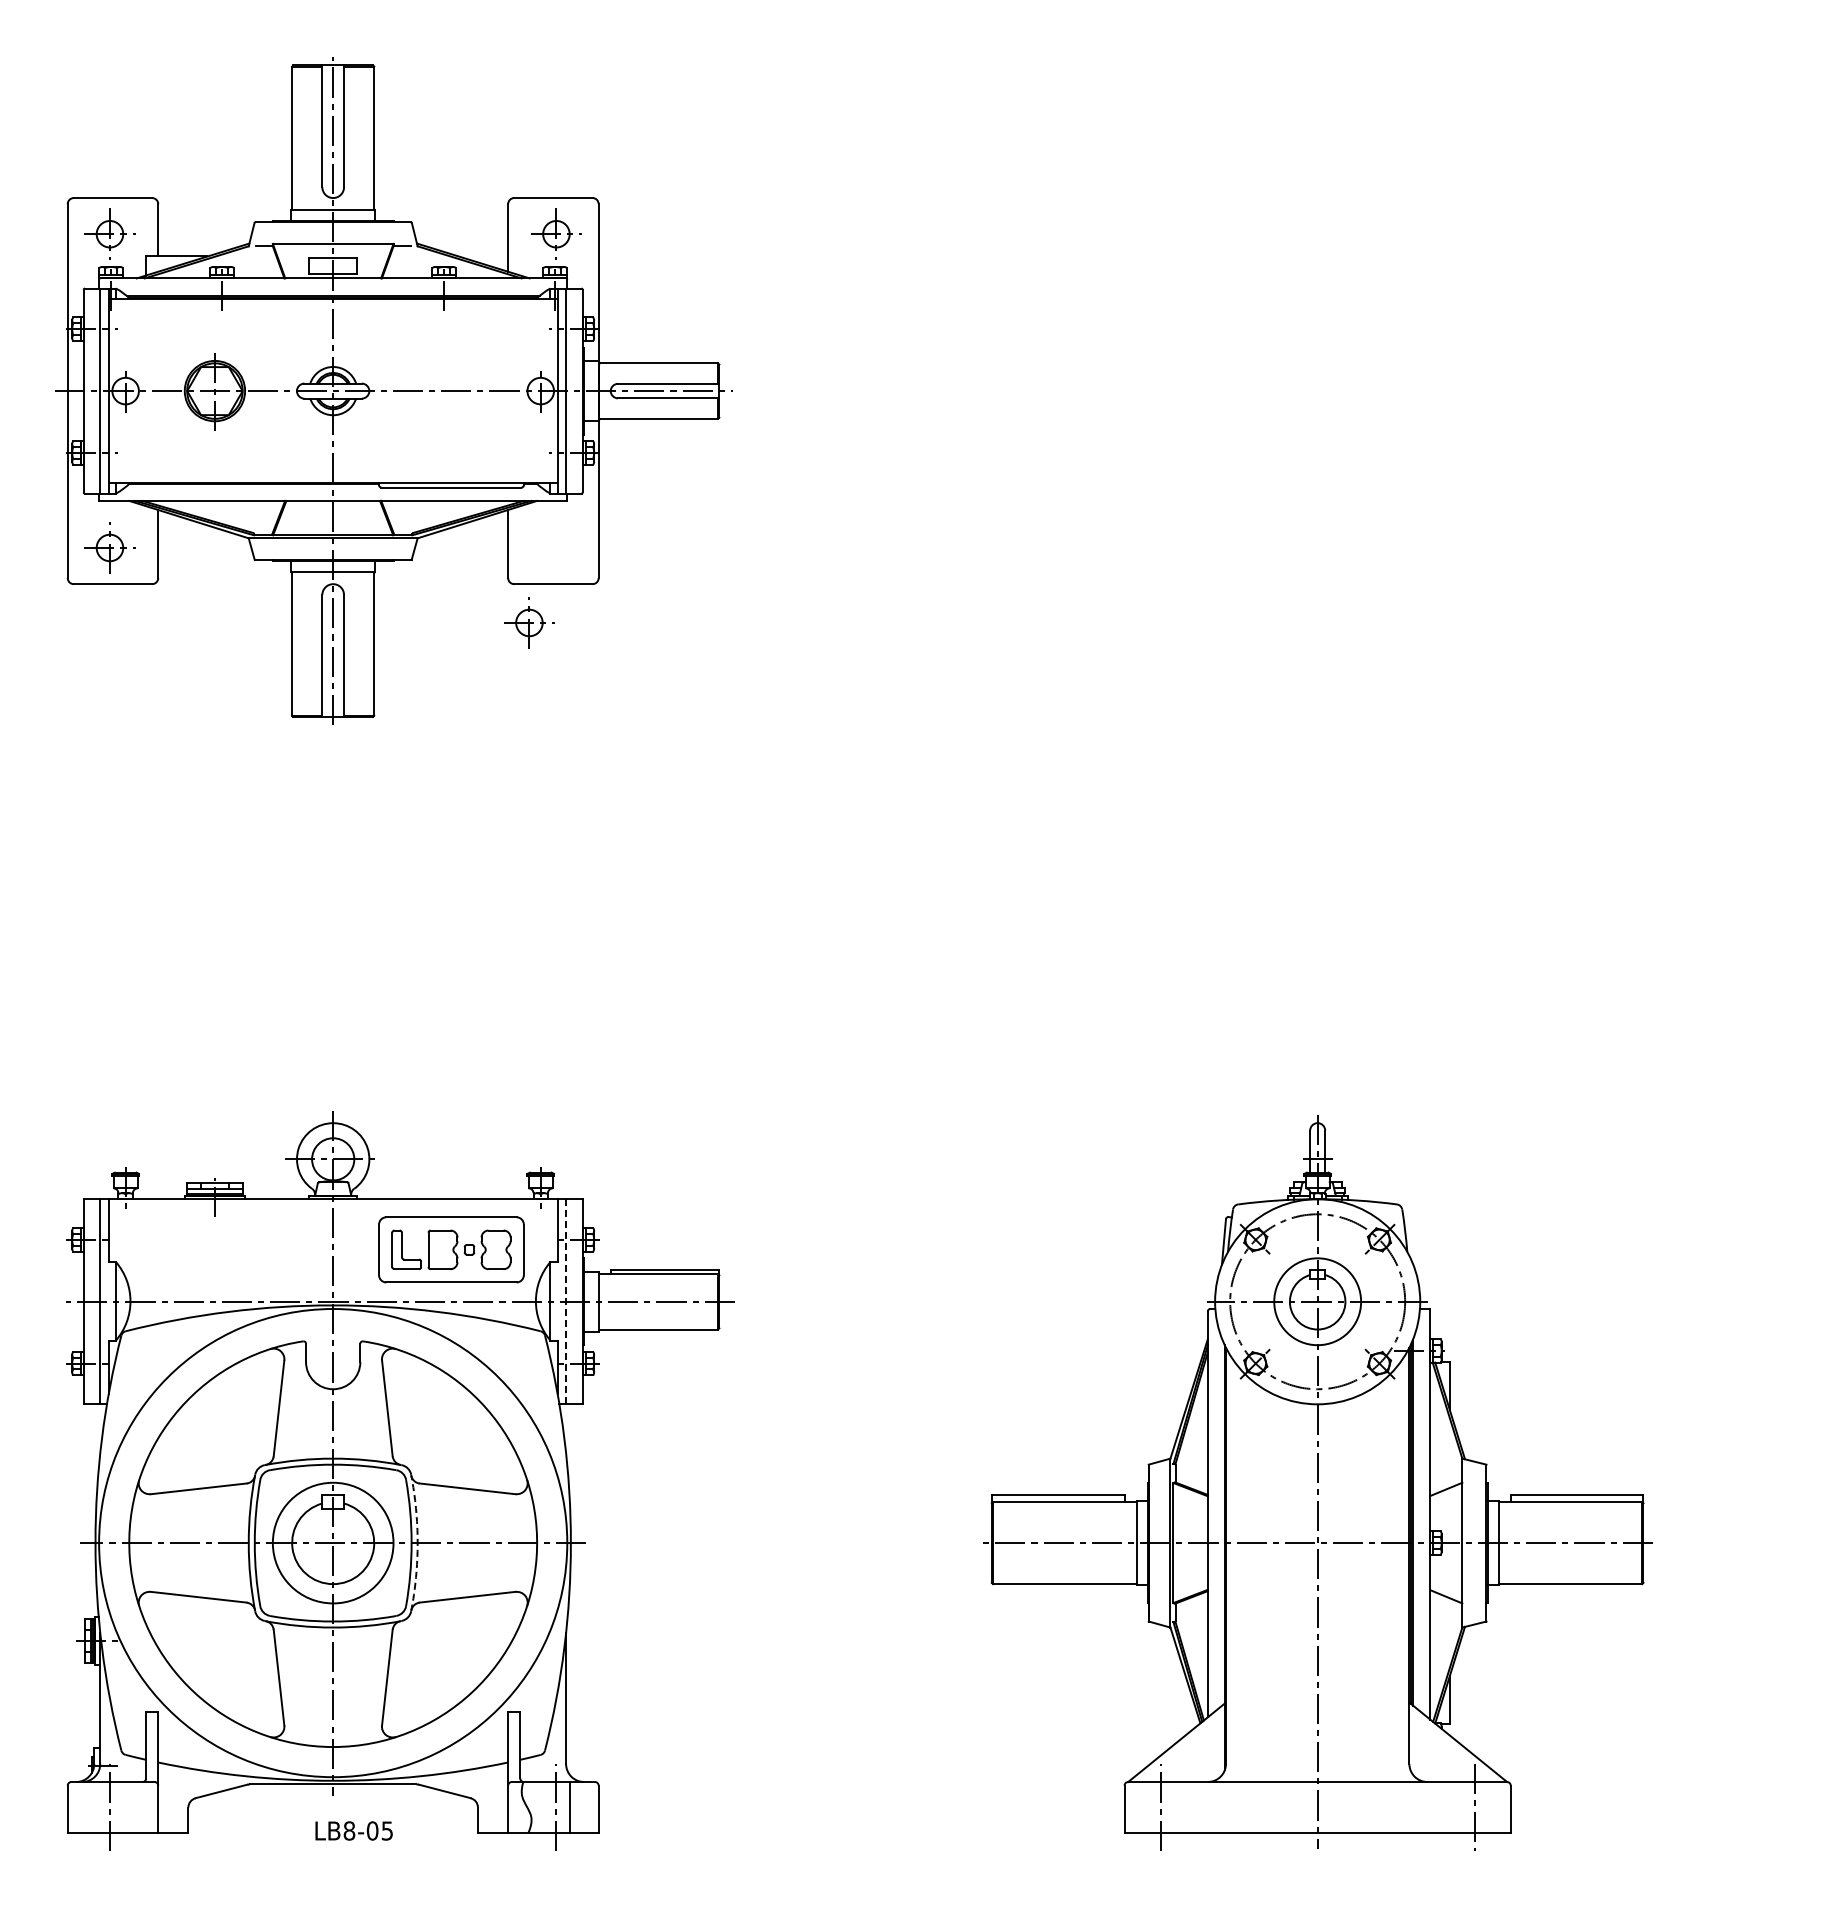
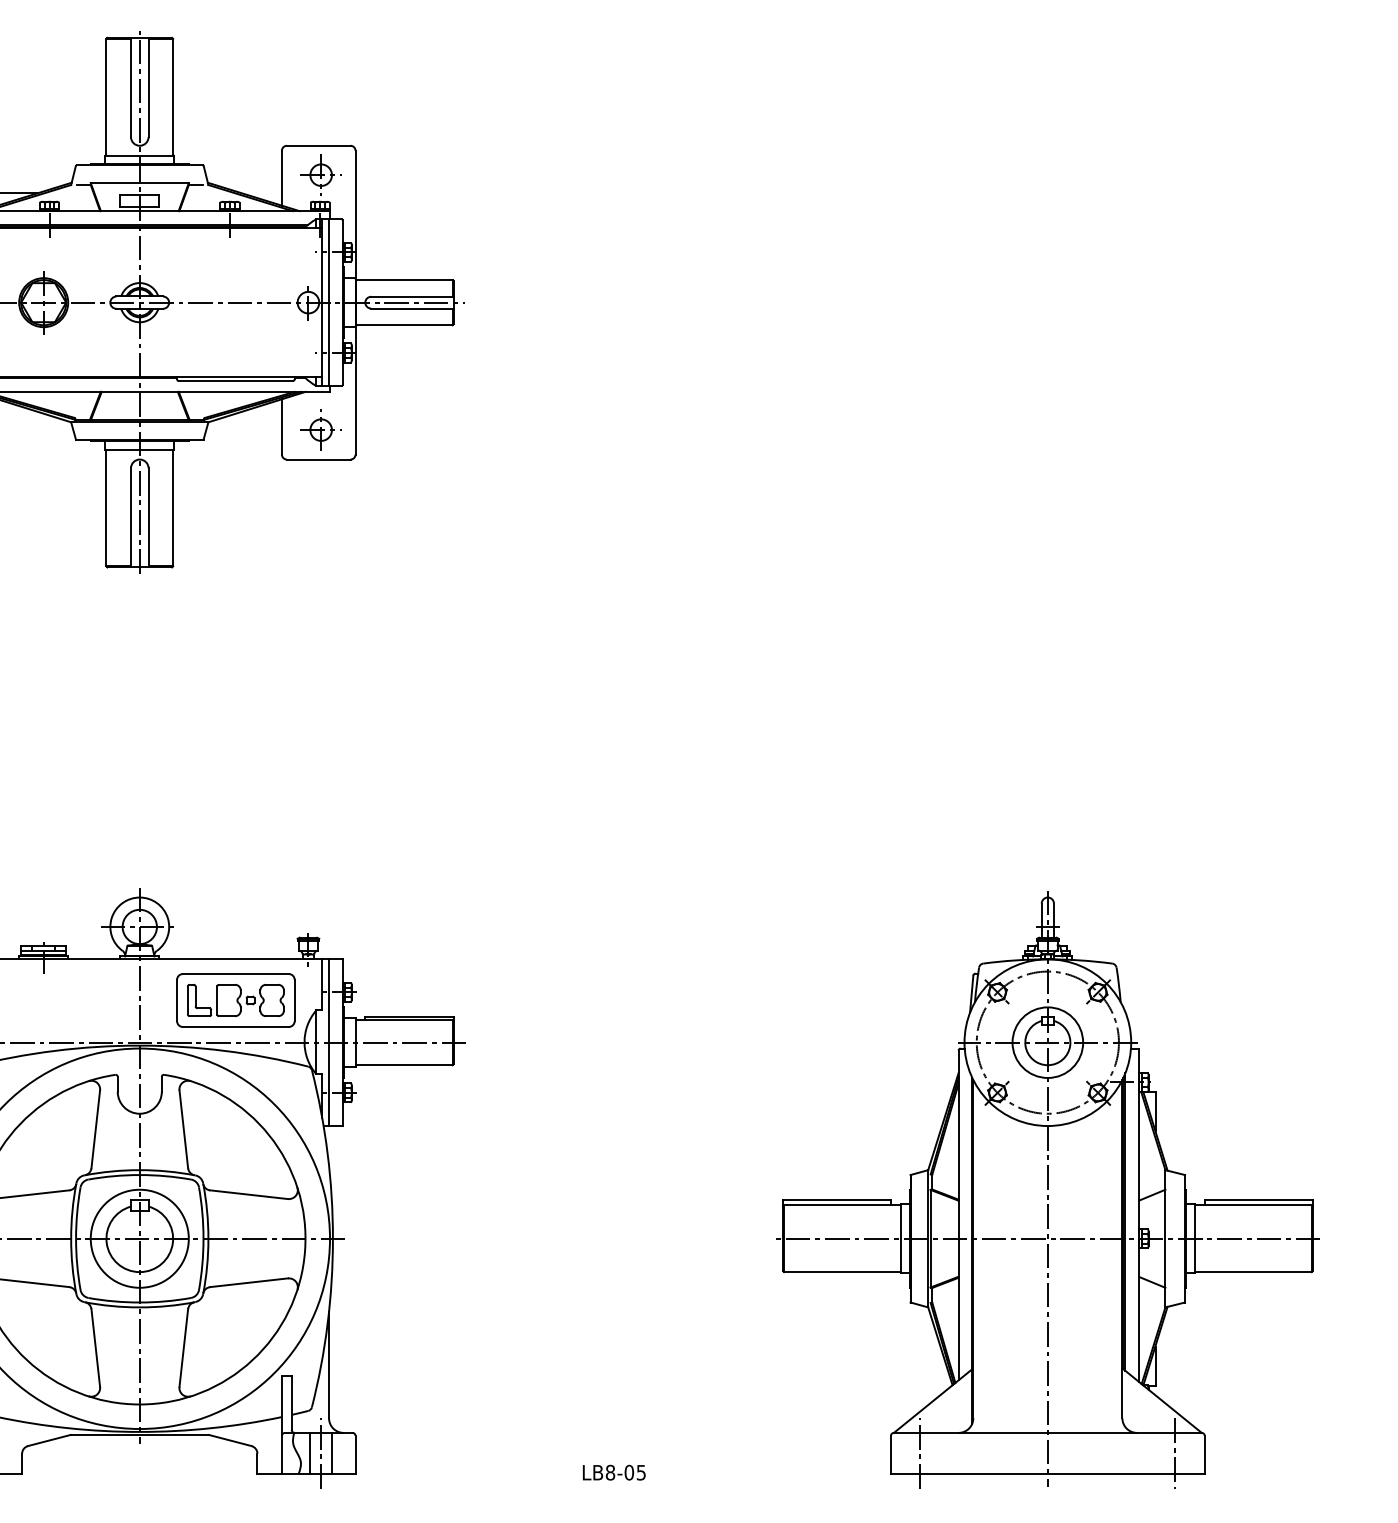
part: (529, 622) -> (321, 429), moved
line: (566, 1301) -> (329, 1042), dashed -> solid
part: (1317, 1482) -> (1047, 1189), moved
arc: (417, 1543) -> (208, 1239), dashed -> solid
line: (543, 1807) -> (310, 1453), added
text: (353, 1830) -> (613, 1472), moved

